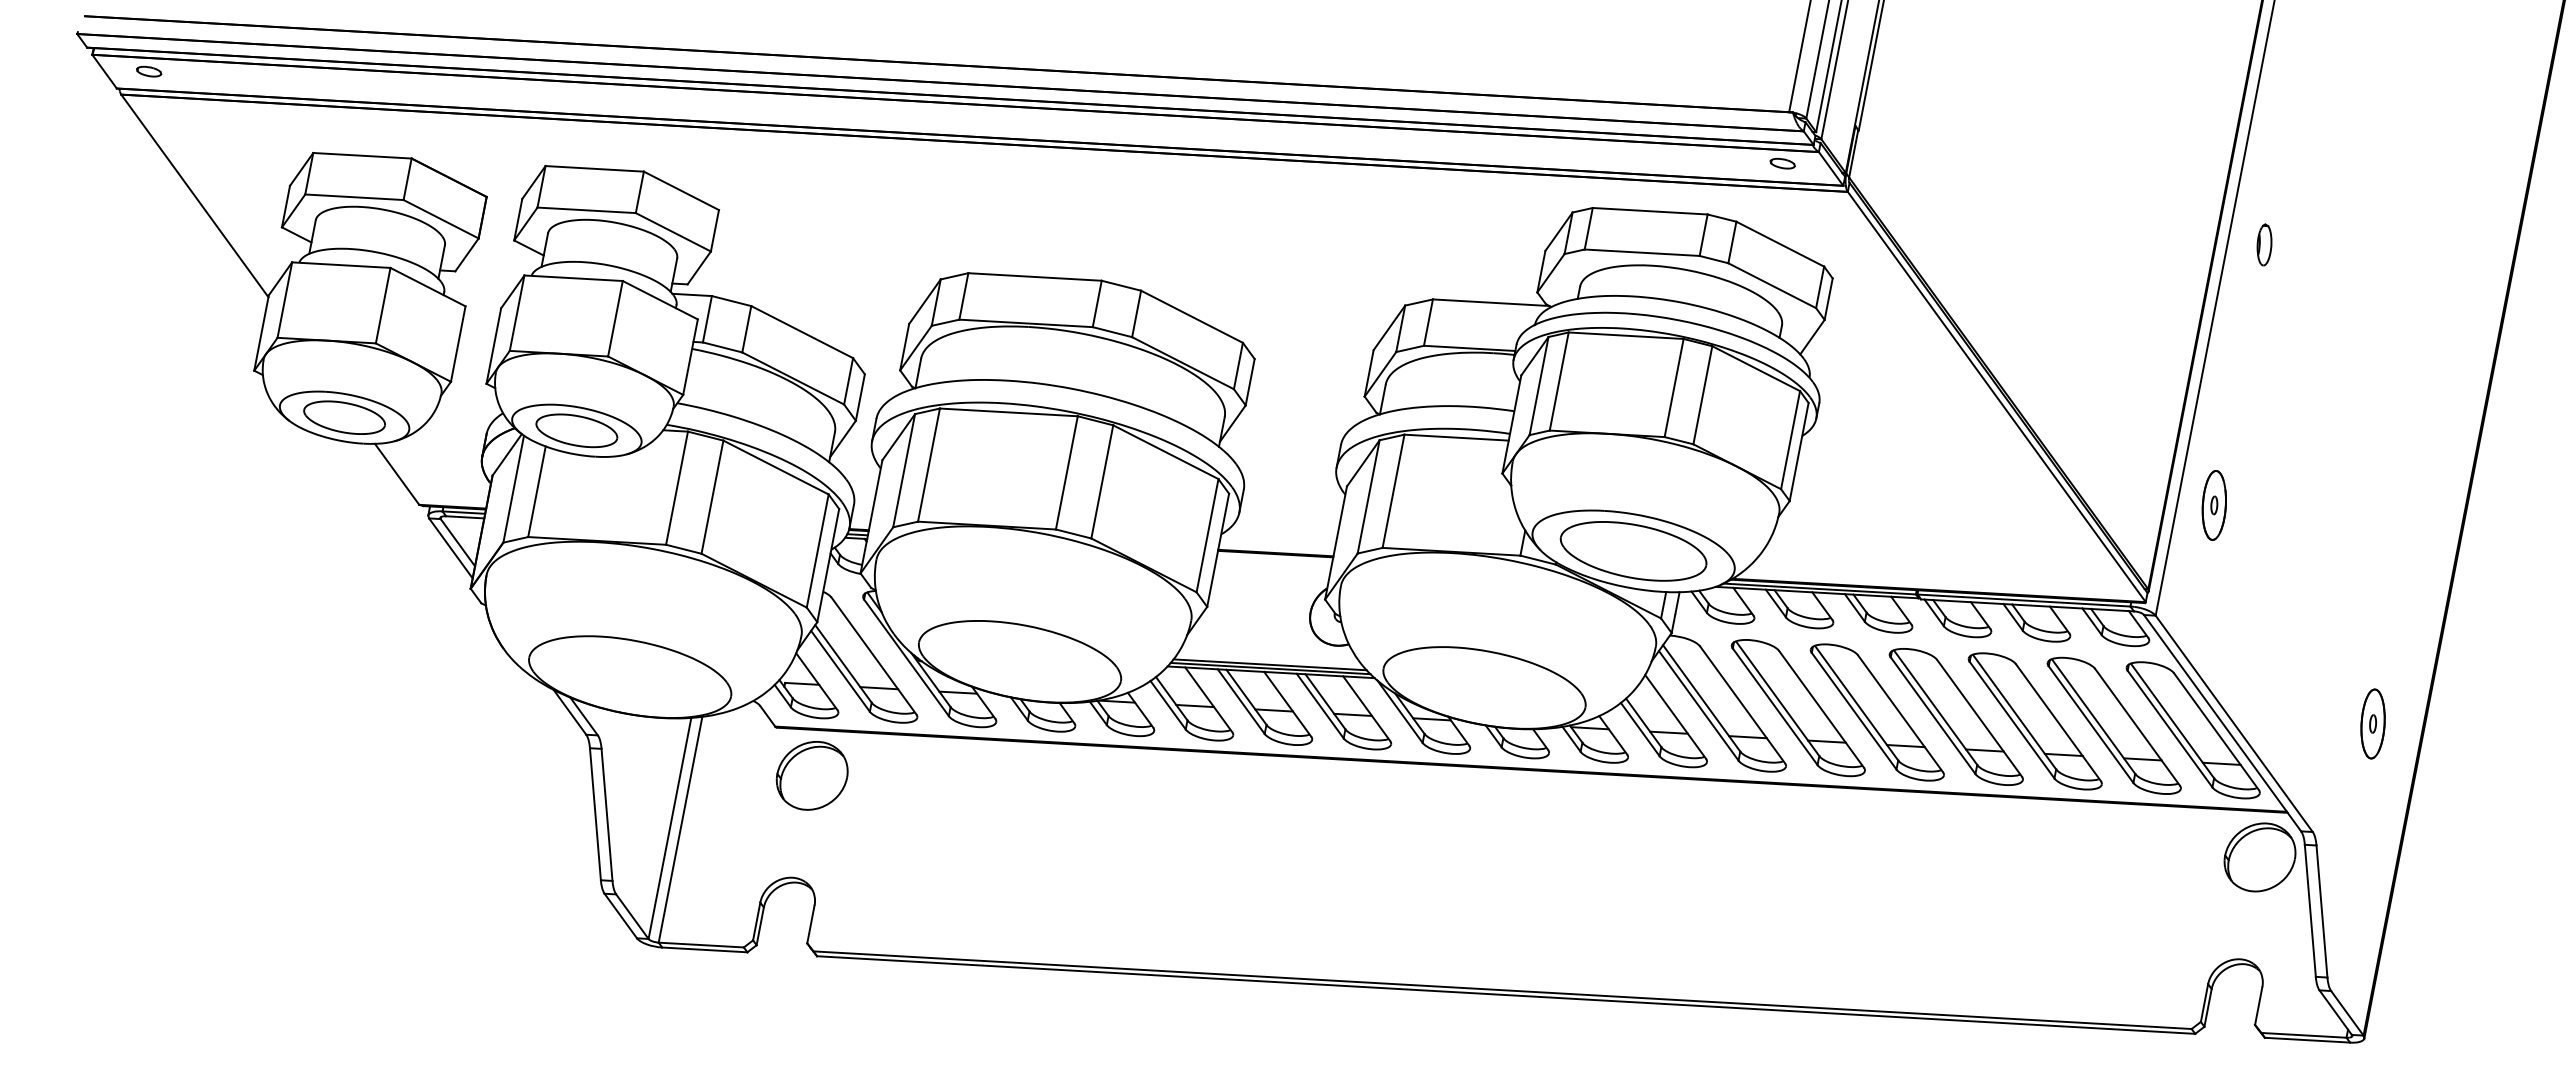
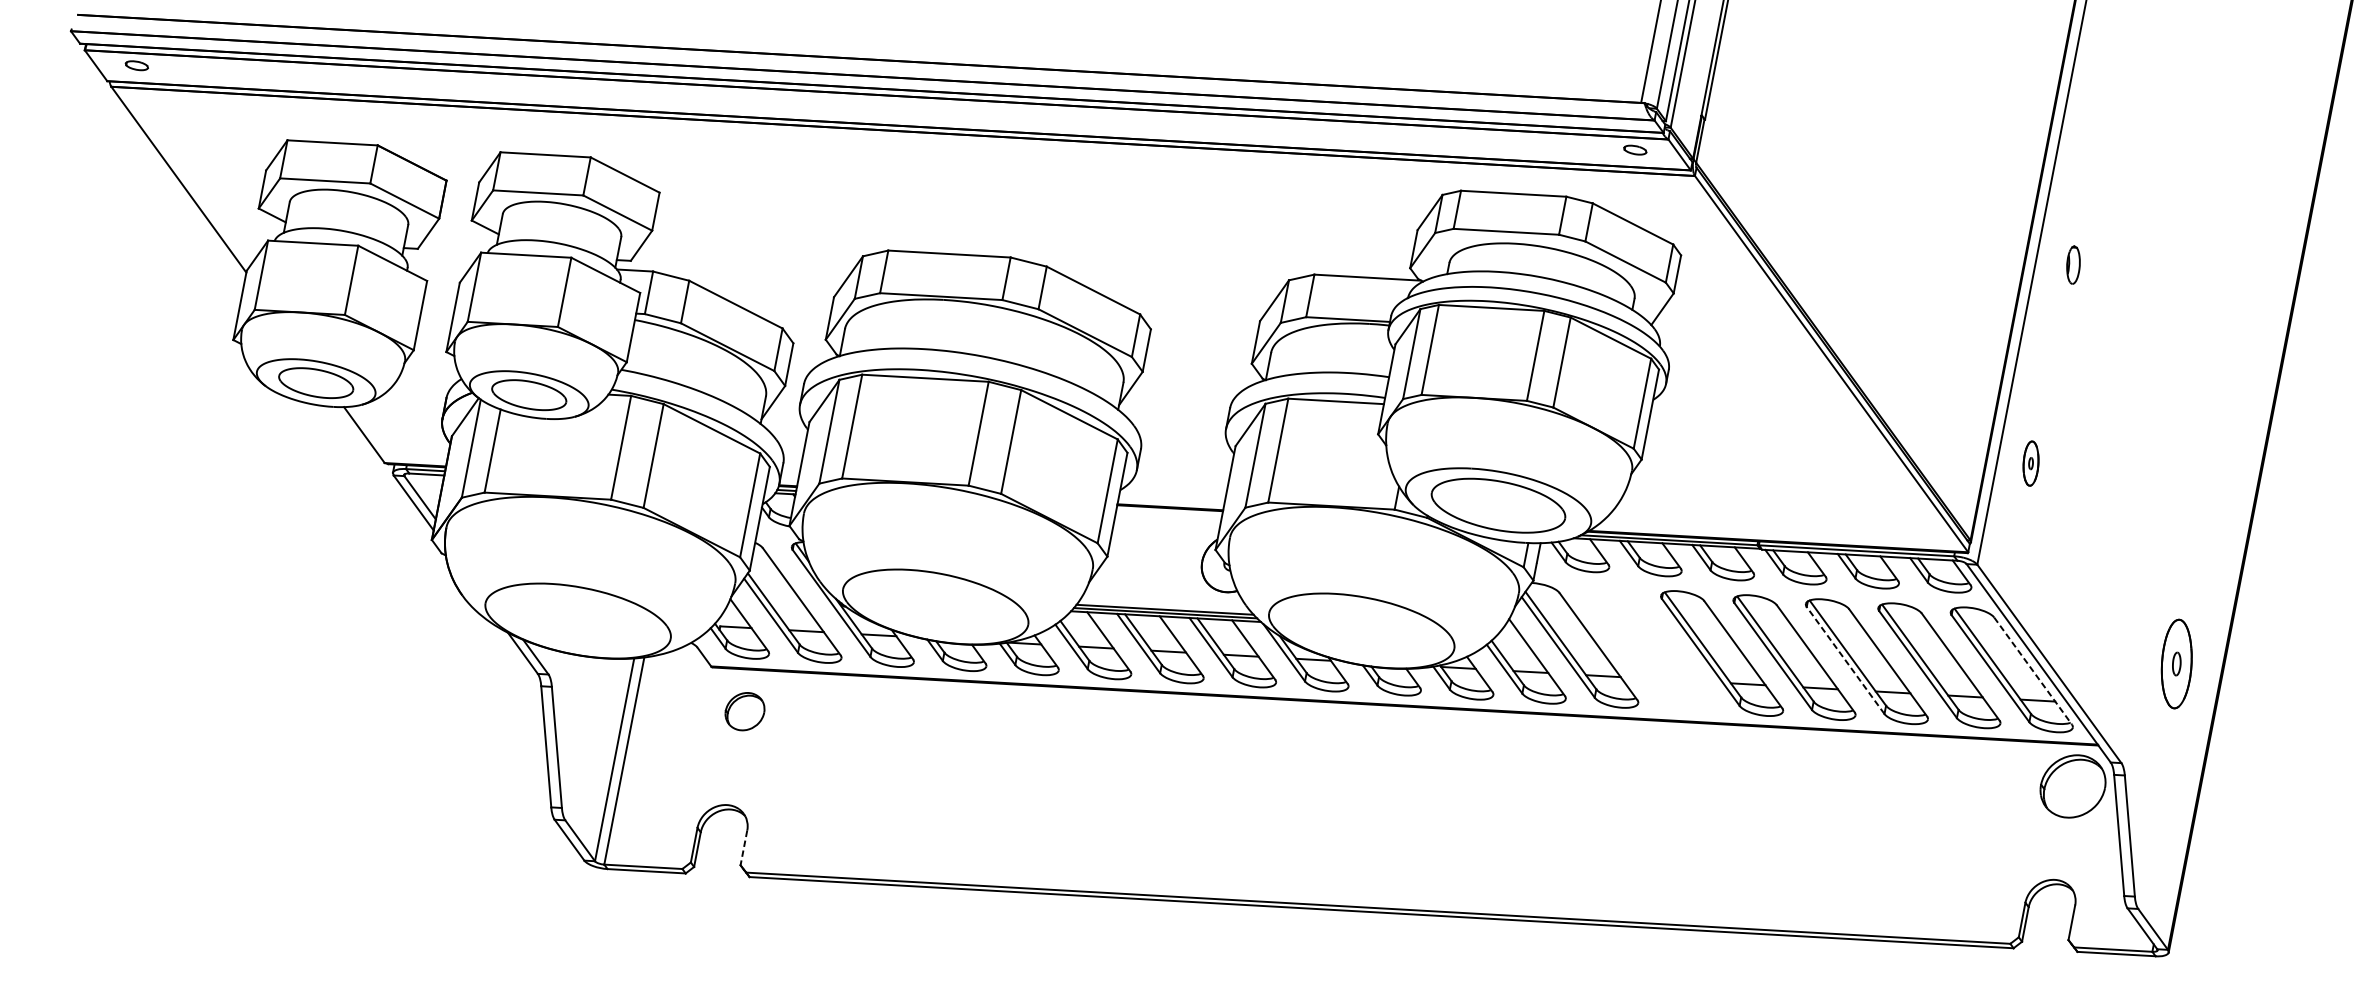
part: (2264, 244) -> (2073, 264), moved
part: (2213, 505) -> (2030, 463), size x0.7
part: (1797, 708) -> (1648, 649), removed
line: (2011, 719) -> (1845, 659), solid -> dashed
part: (2372, 723) -> (2176, 663), size x1.4
line: (2216, 732) -> (2033, 671), solid -> dashed
part: (811, 775) -> (744, 711), size x0.6
line: (810, 925) -> (743, 848), solid -> dashed

